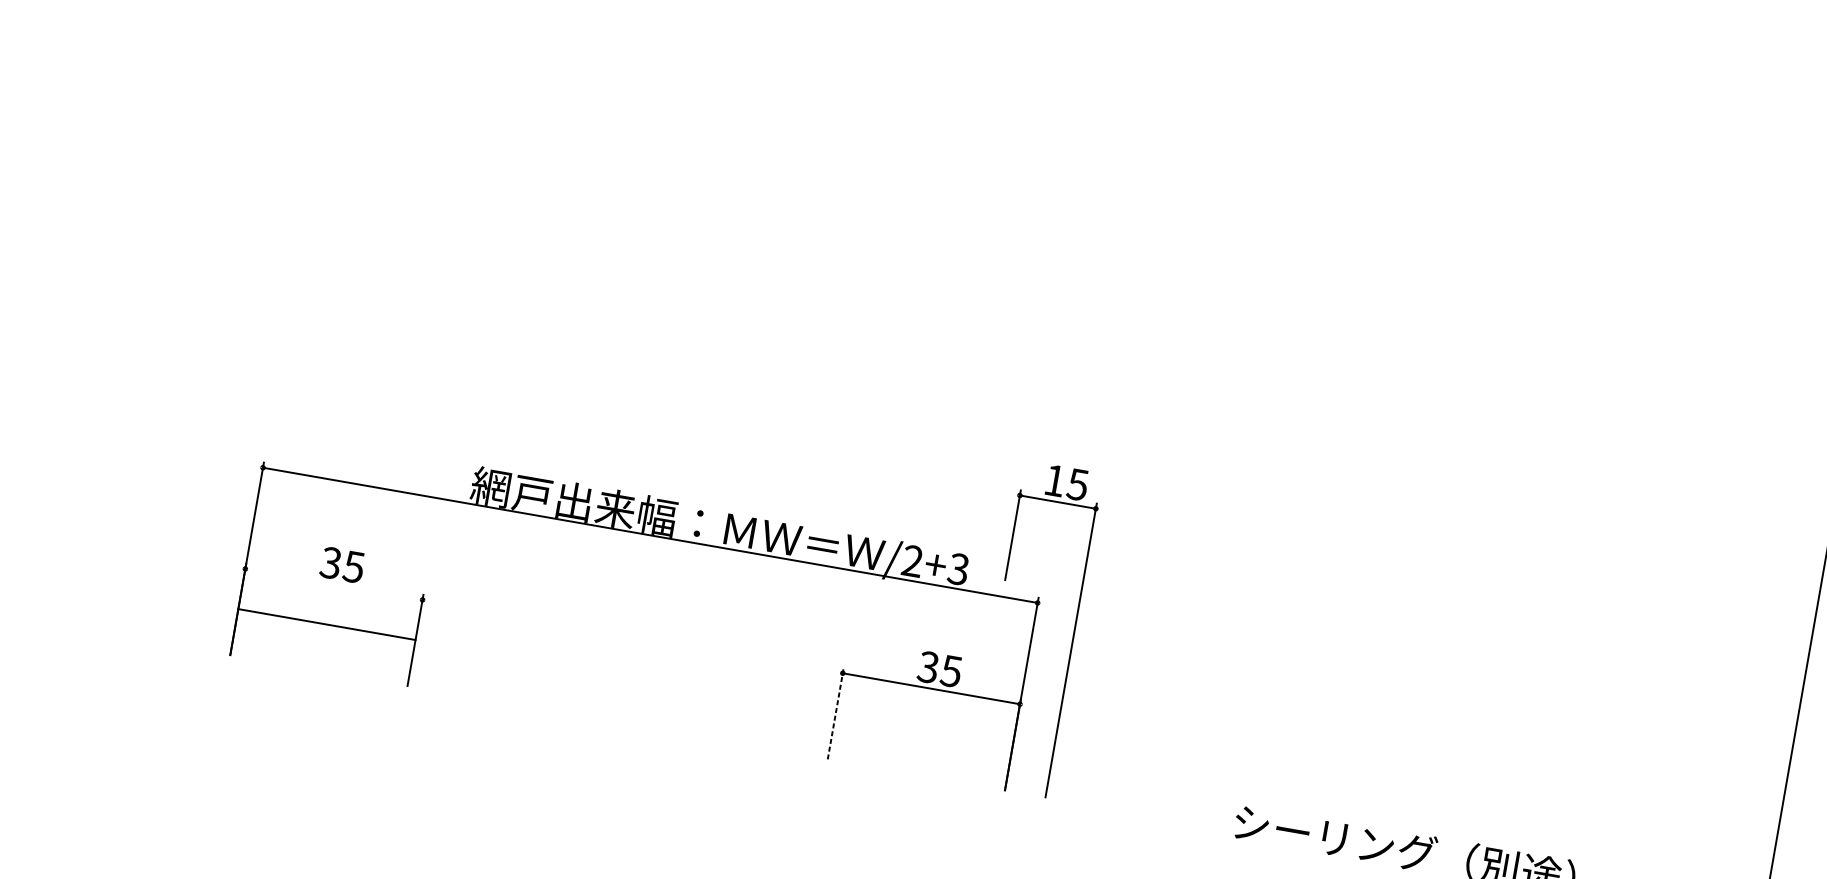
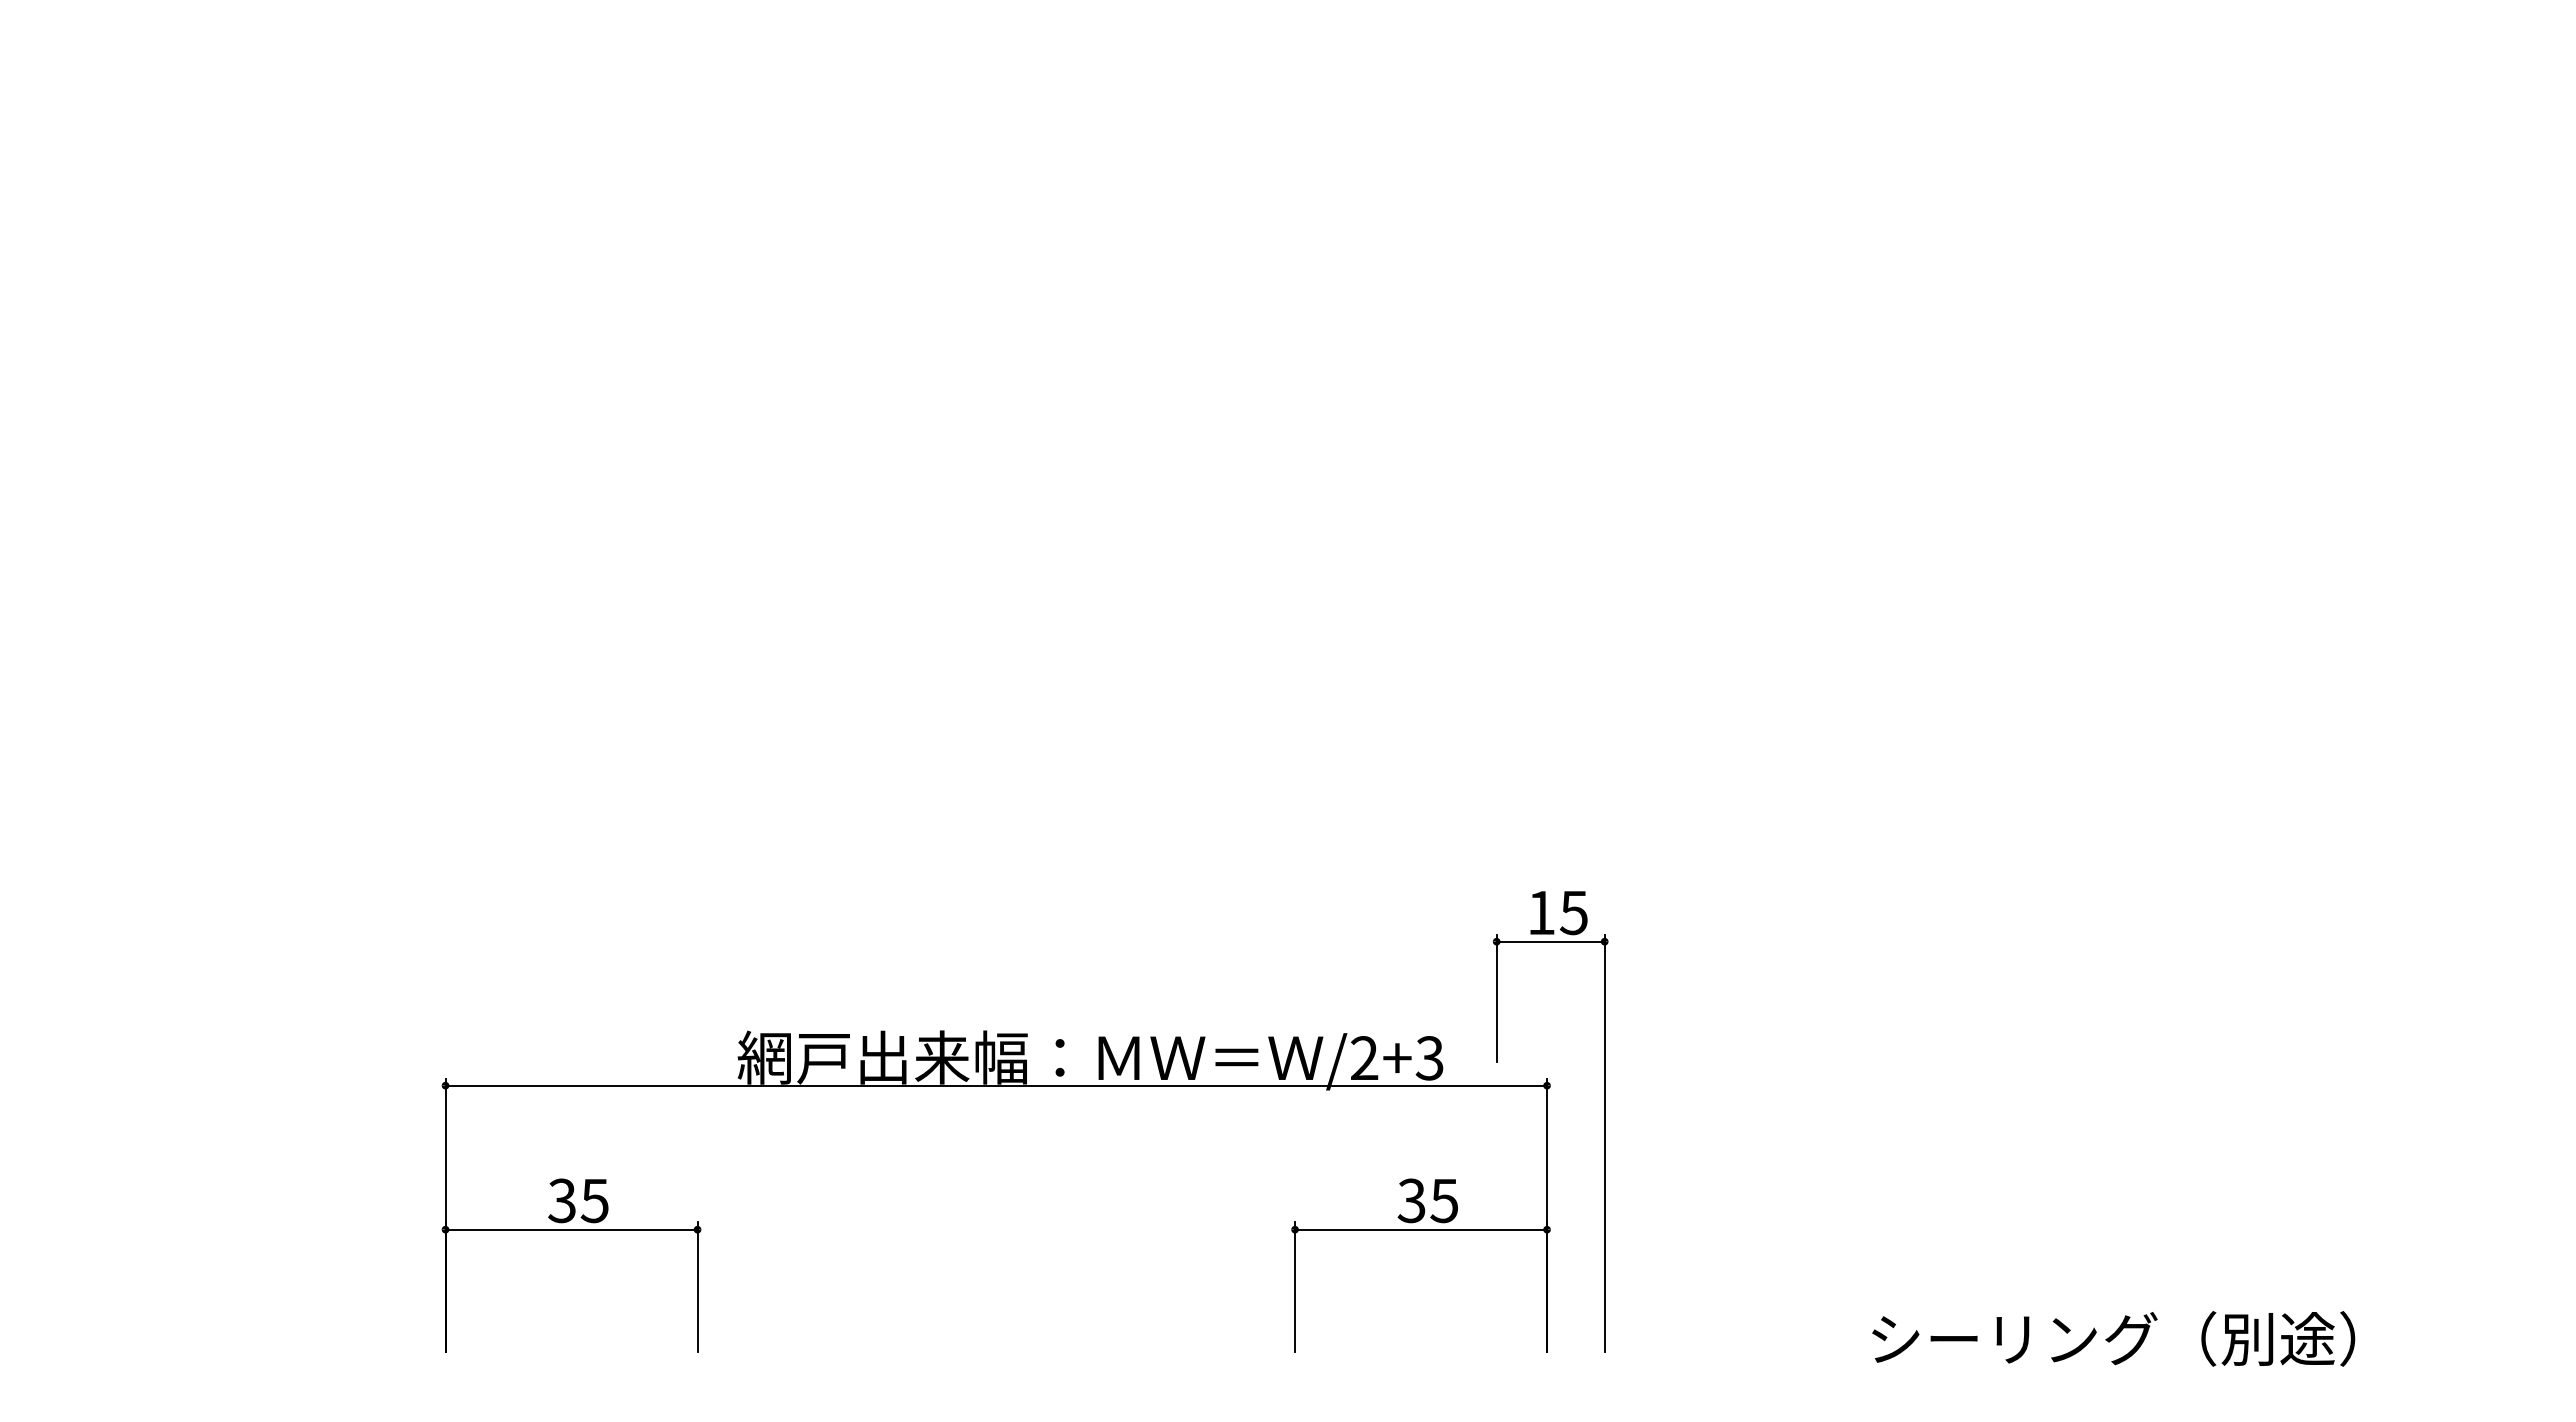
line: (326, 624) -> (571, 1229), moved
line: (836, 713) -> (1295, 1287), dashed -> solid

